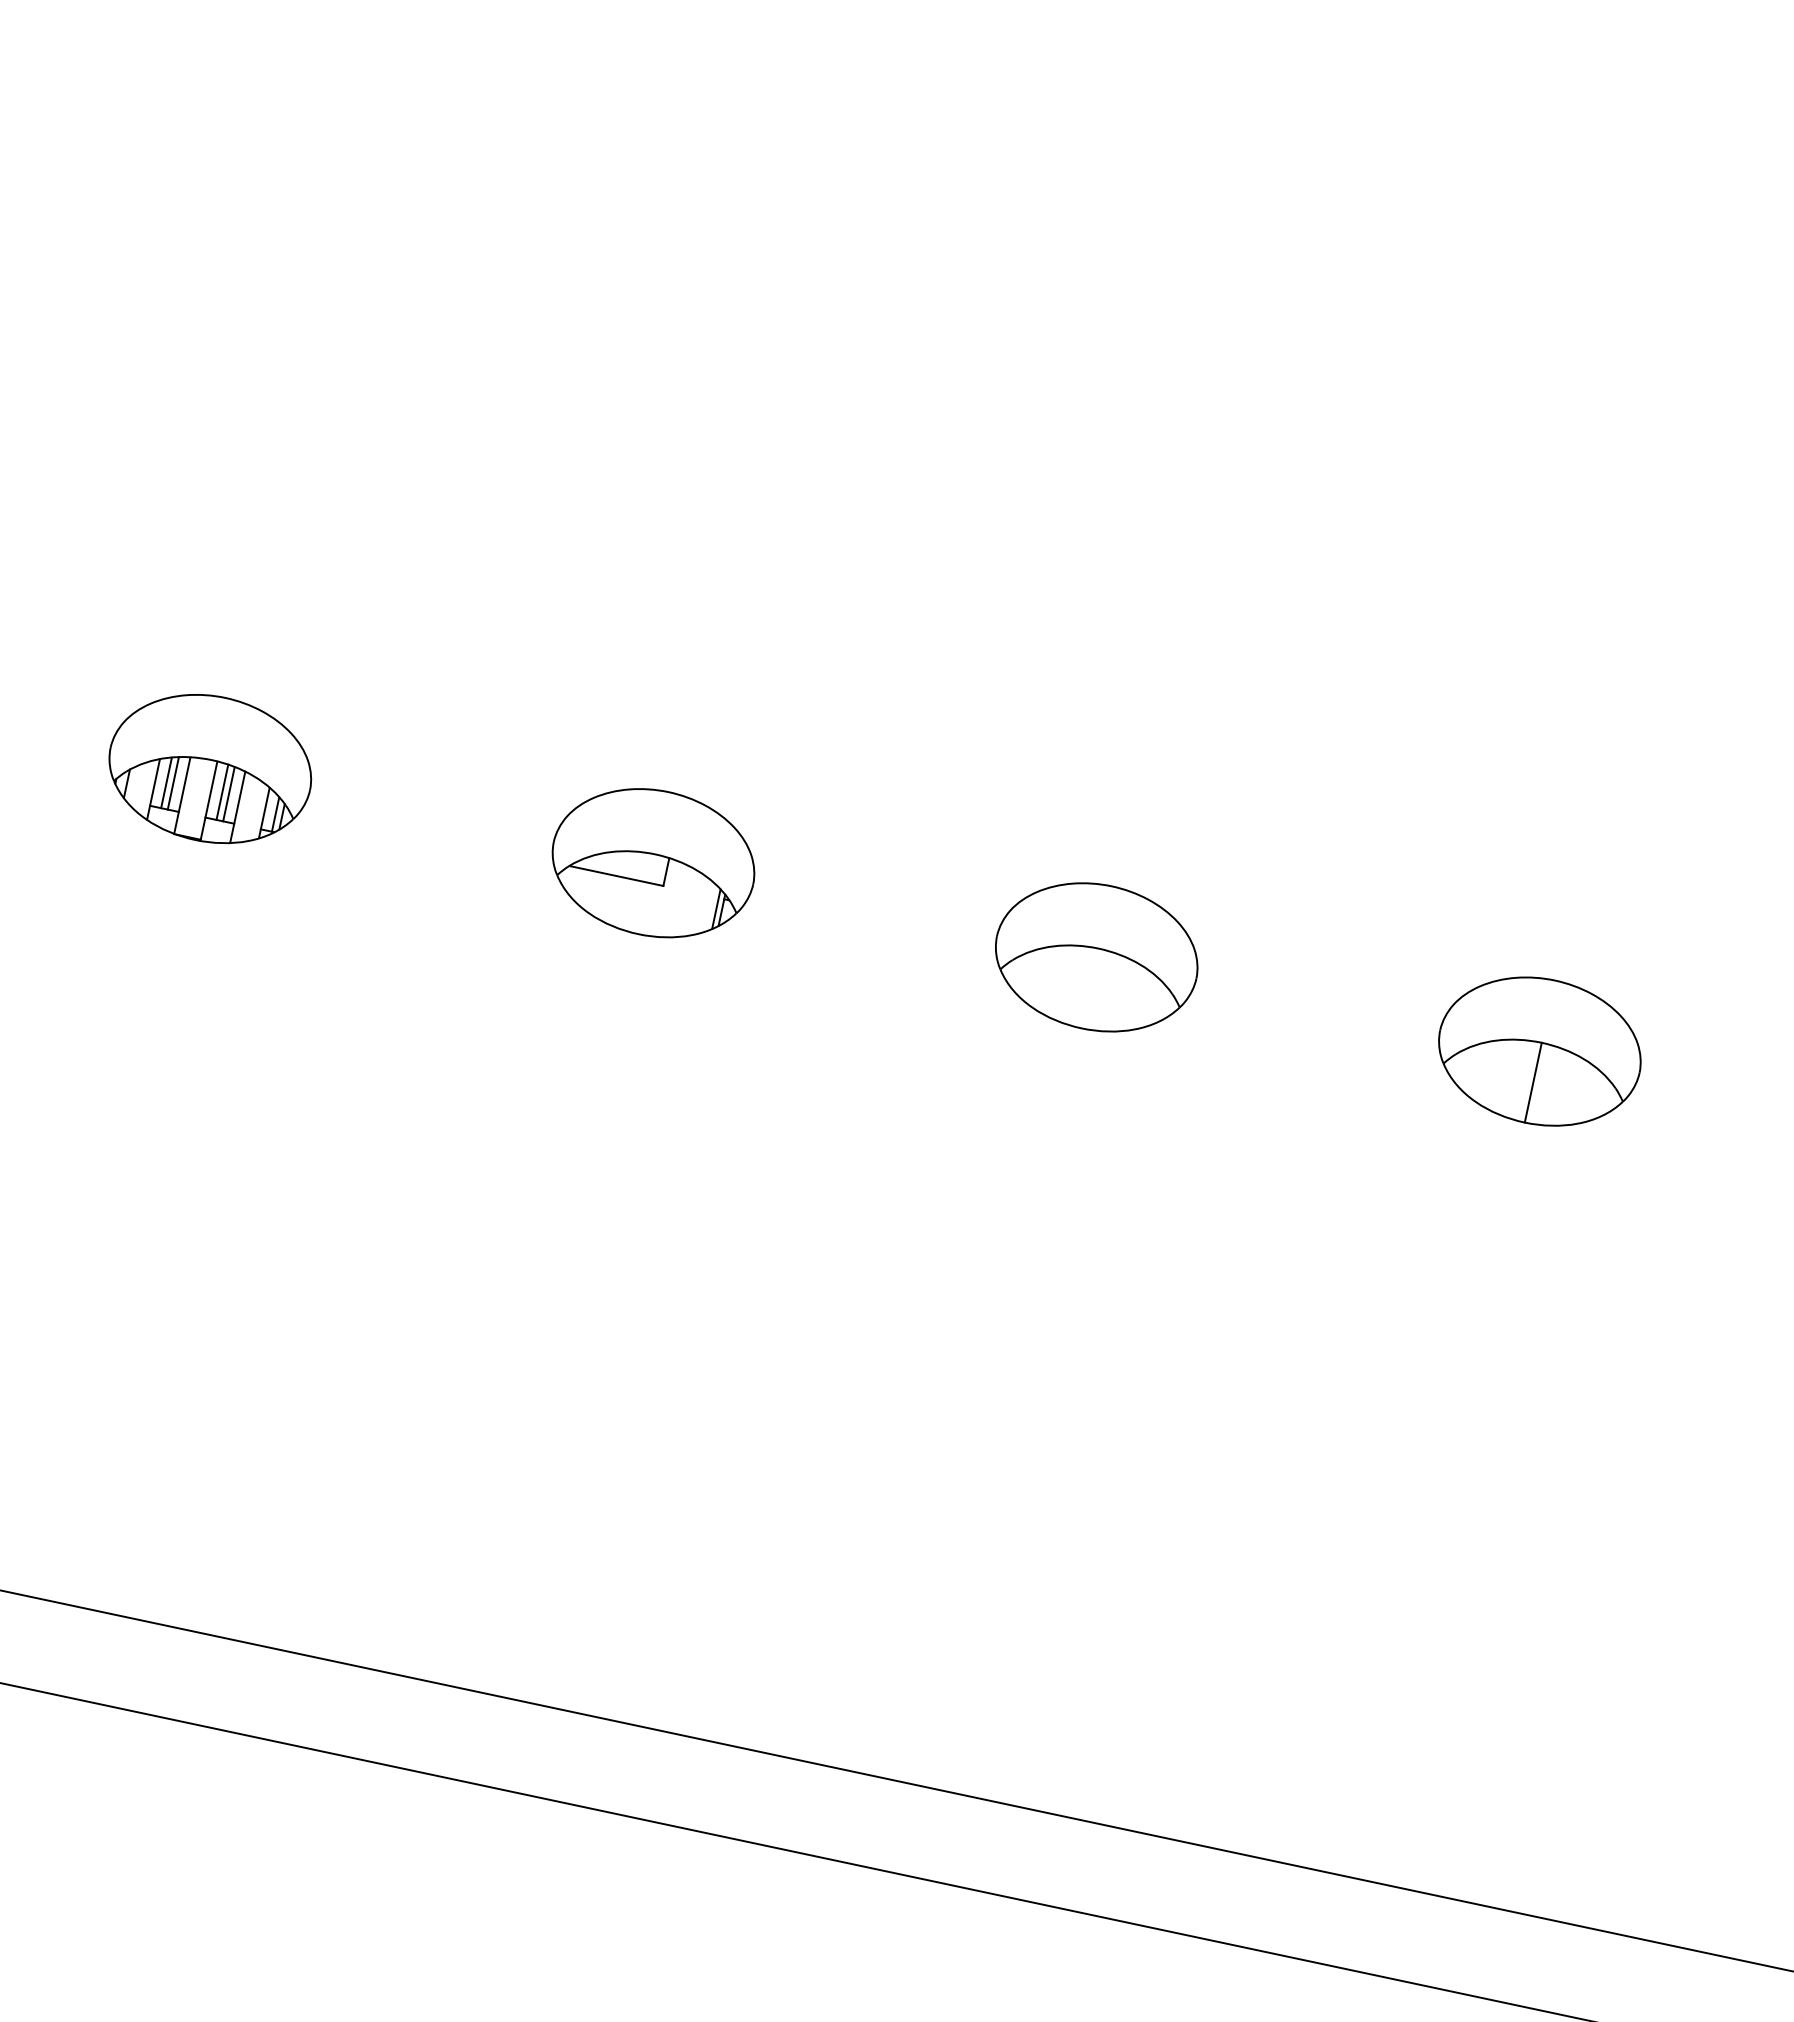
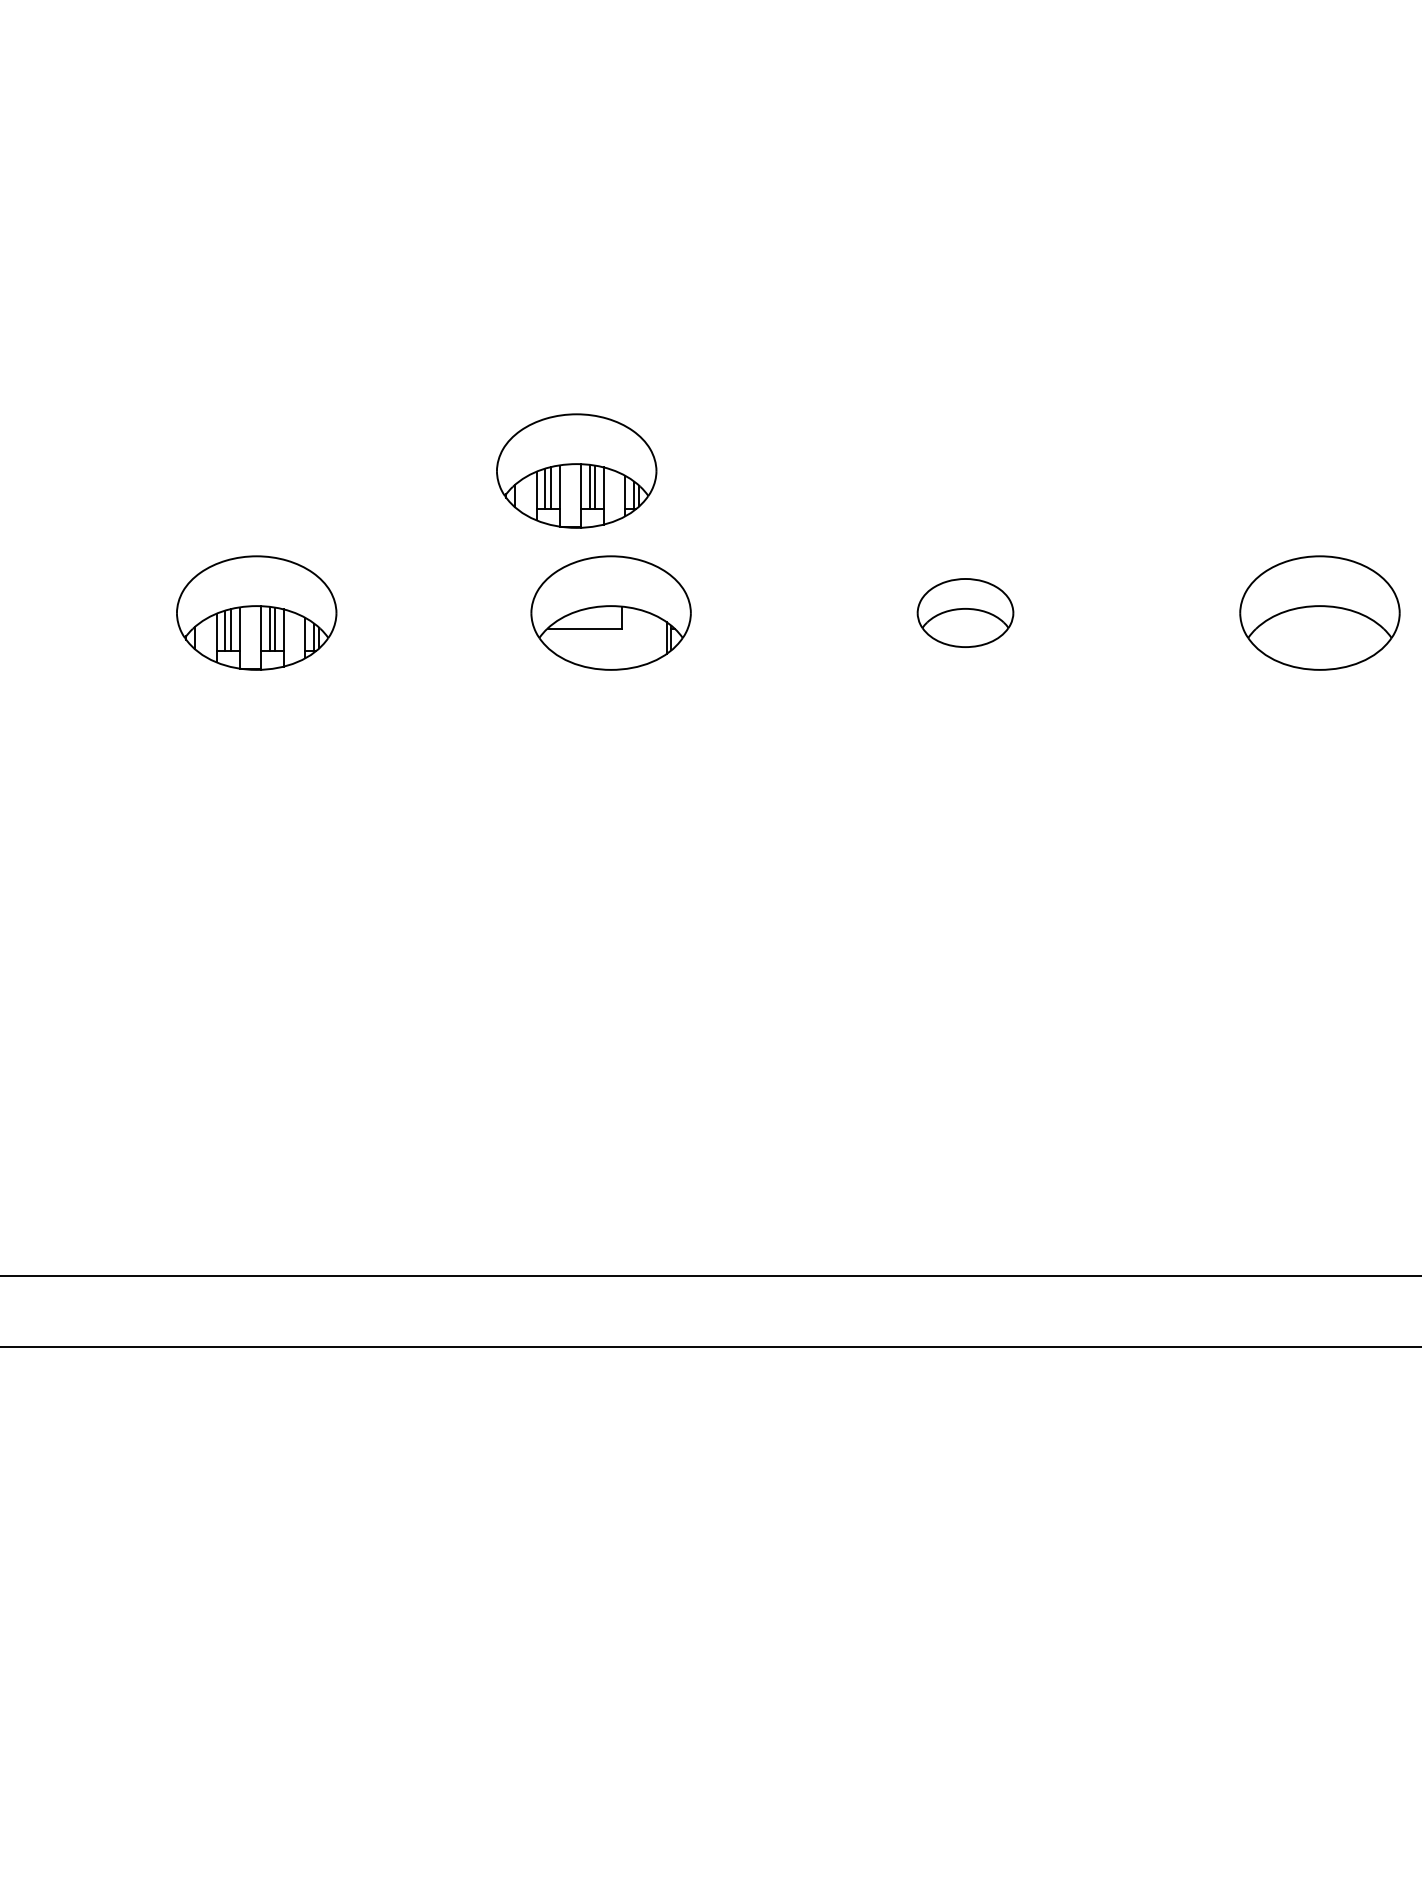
part: (648, 675) -> (576, 470), added
part: (1096, 956) -> (965, 612), size x0.6
line: (1532, 1081) -> (1319, 637), removed

